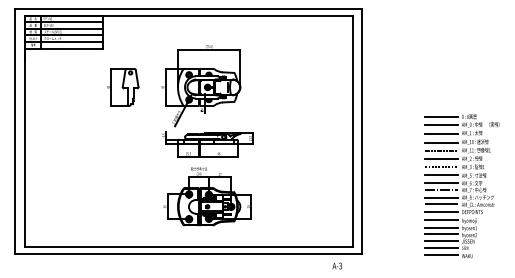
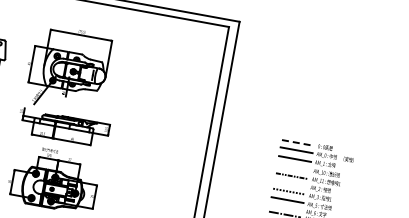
line: (441, 117) -> (298, 143), solid -> dashed
line: (441, 142) -> (293, 167), removed
line: (441, 159) -> (290, 184), removed
line: (441, 183) -> (286, 208), removed

